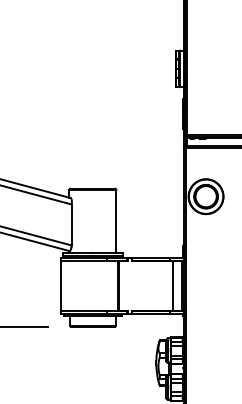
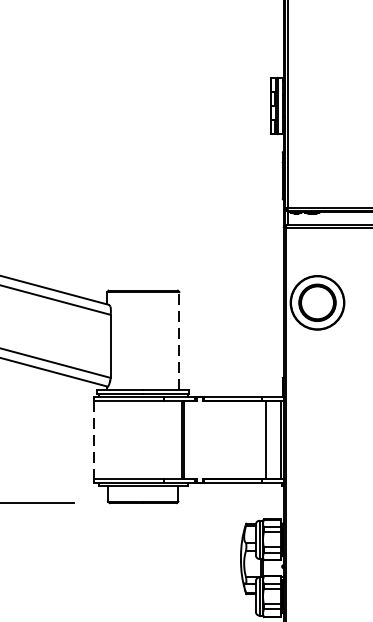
line: (116, 221) -> (179, 341), solid -> dashed
line: (60, 286) -> (93, 441), solid -> dashed

